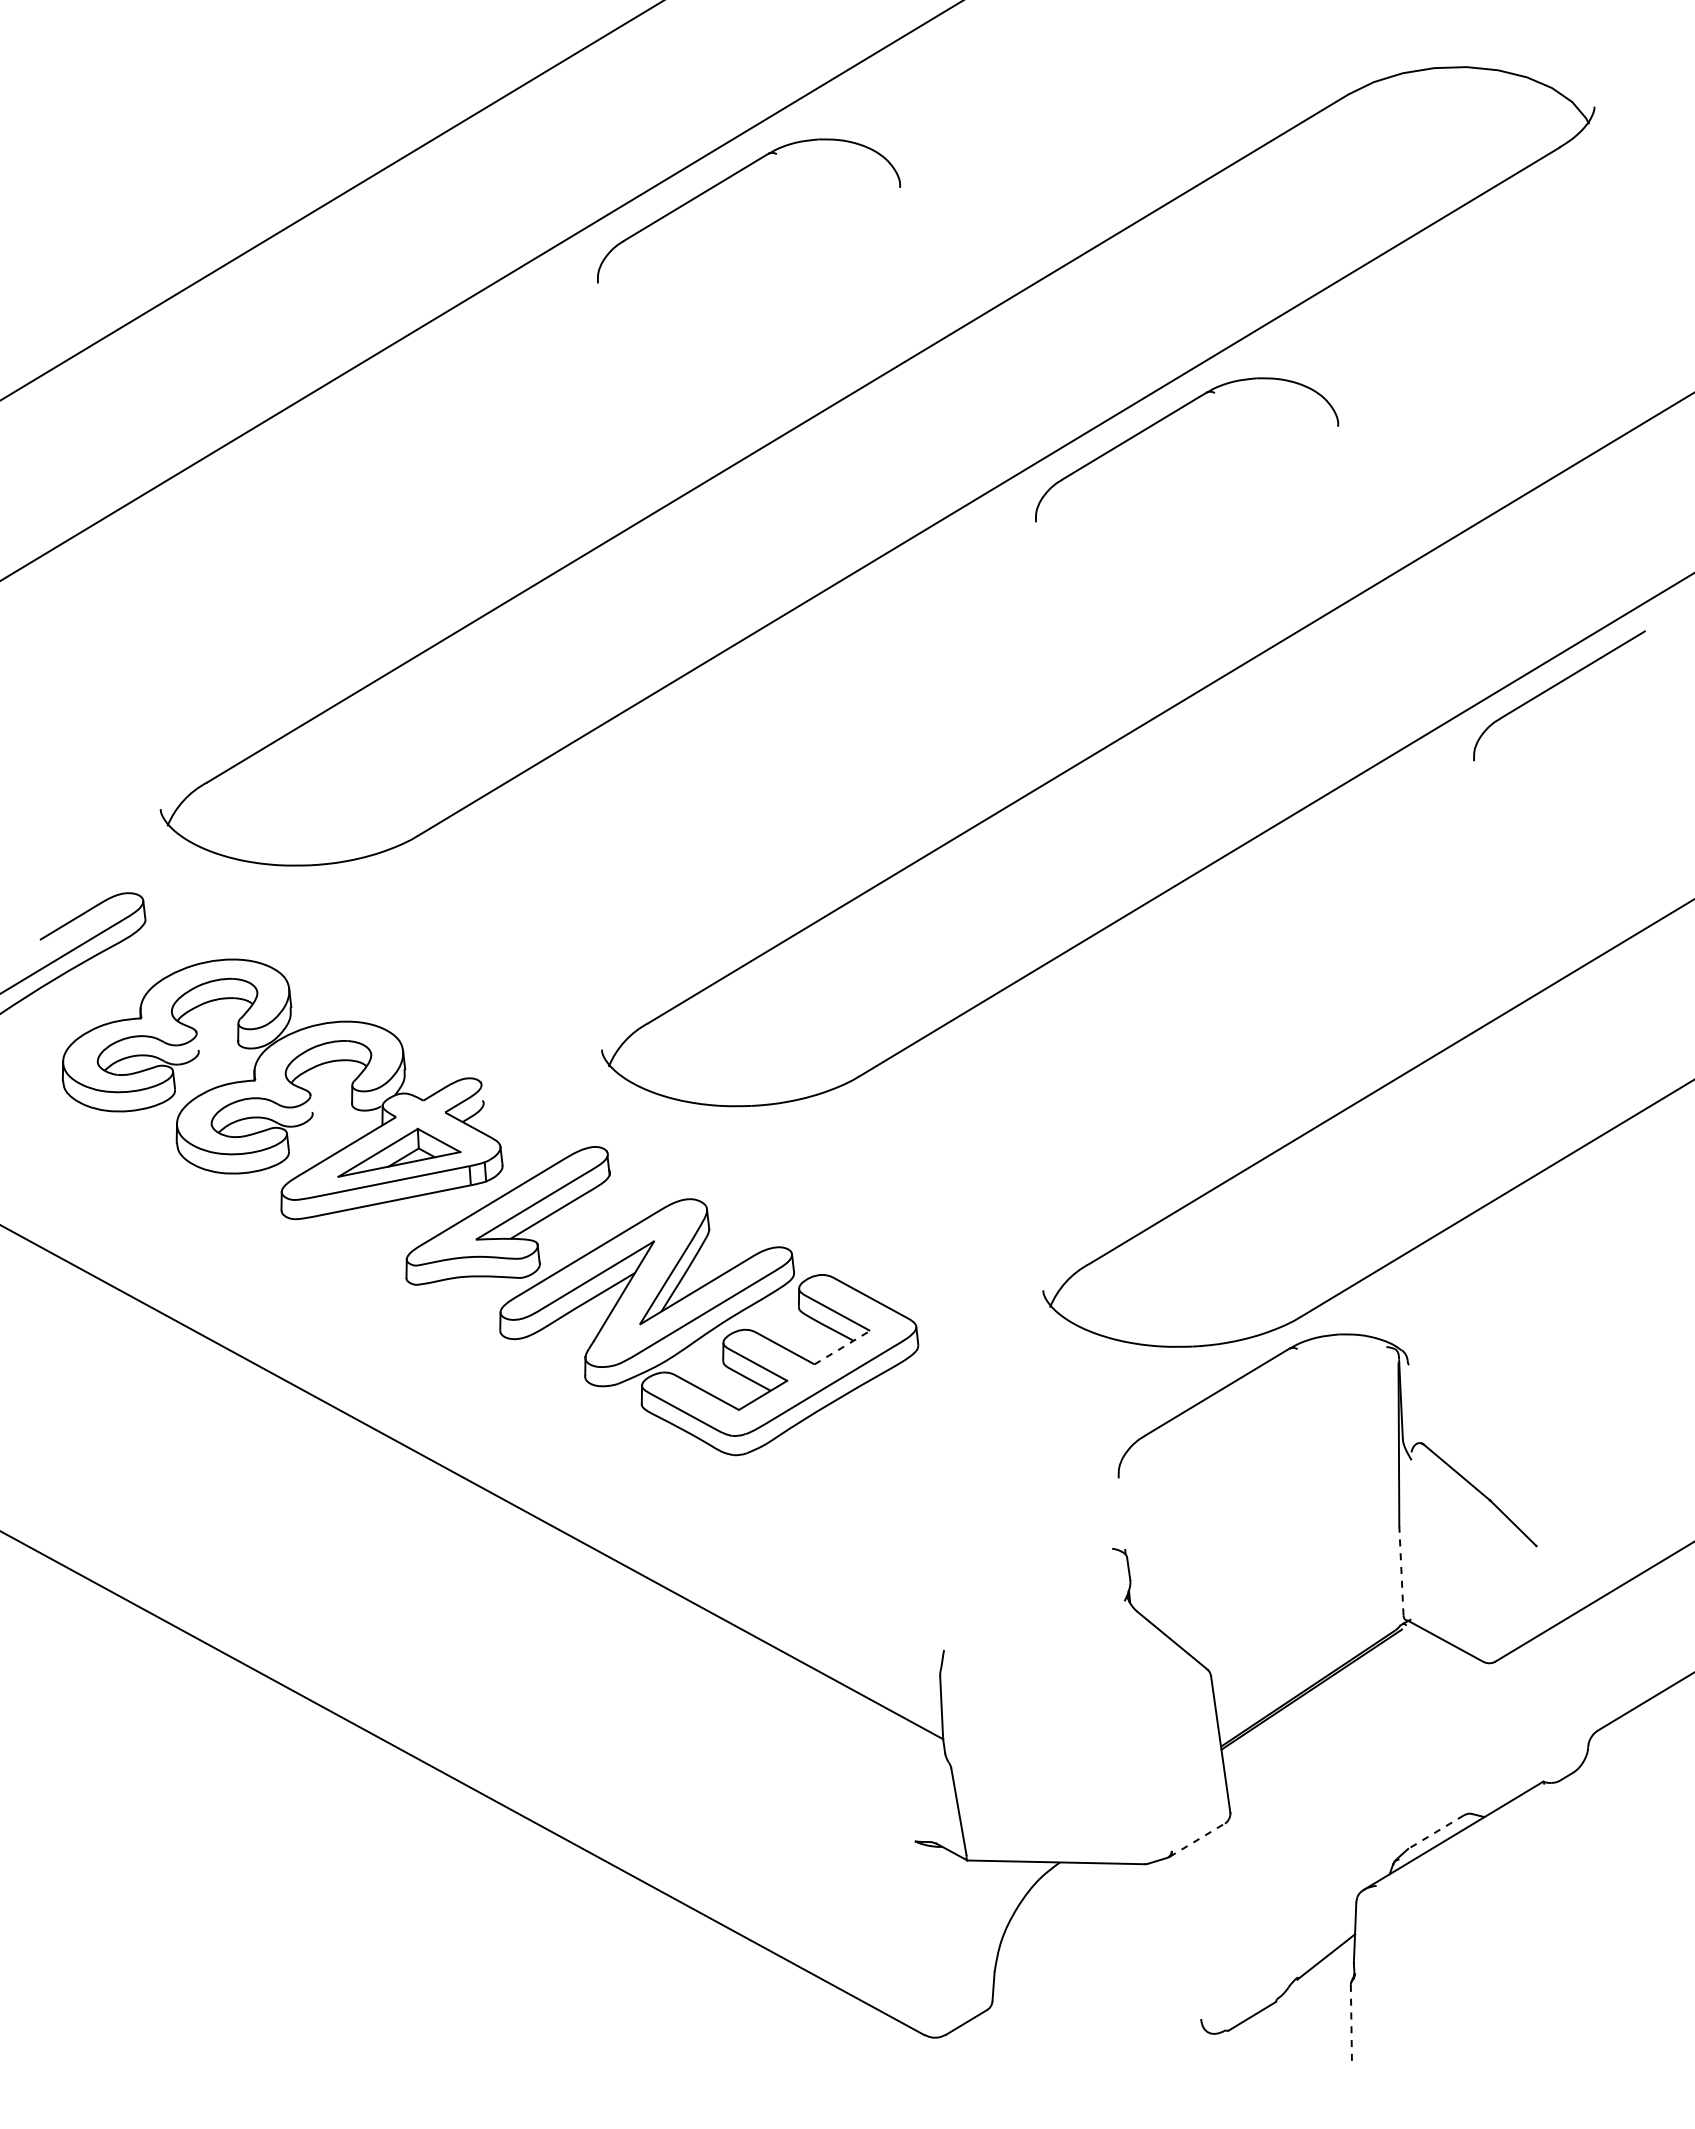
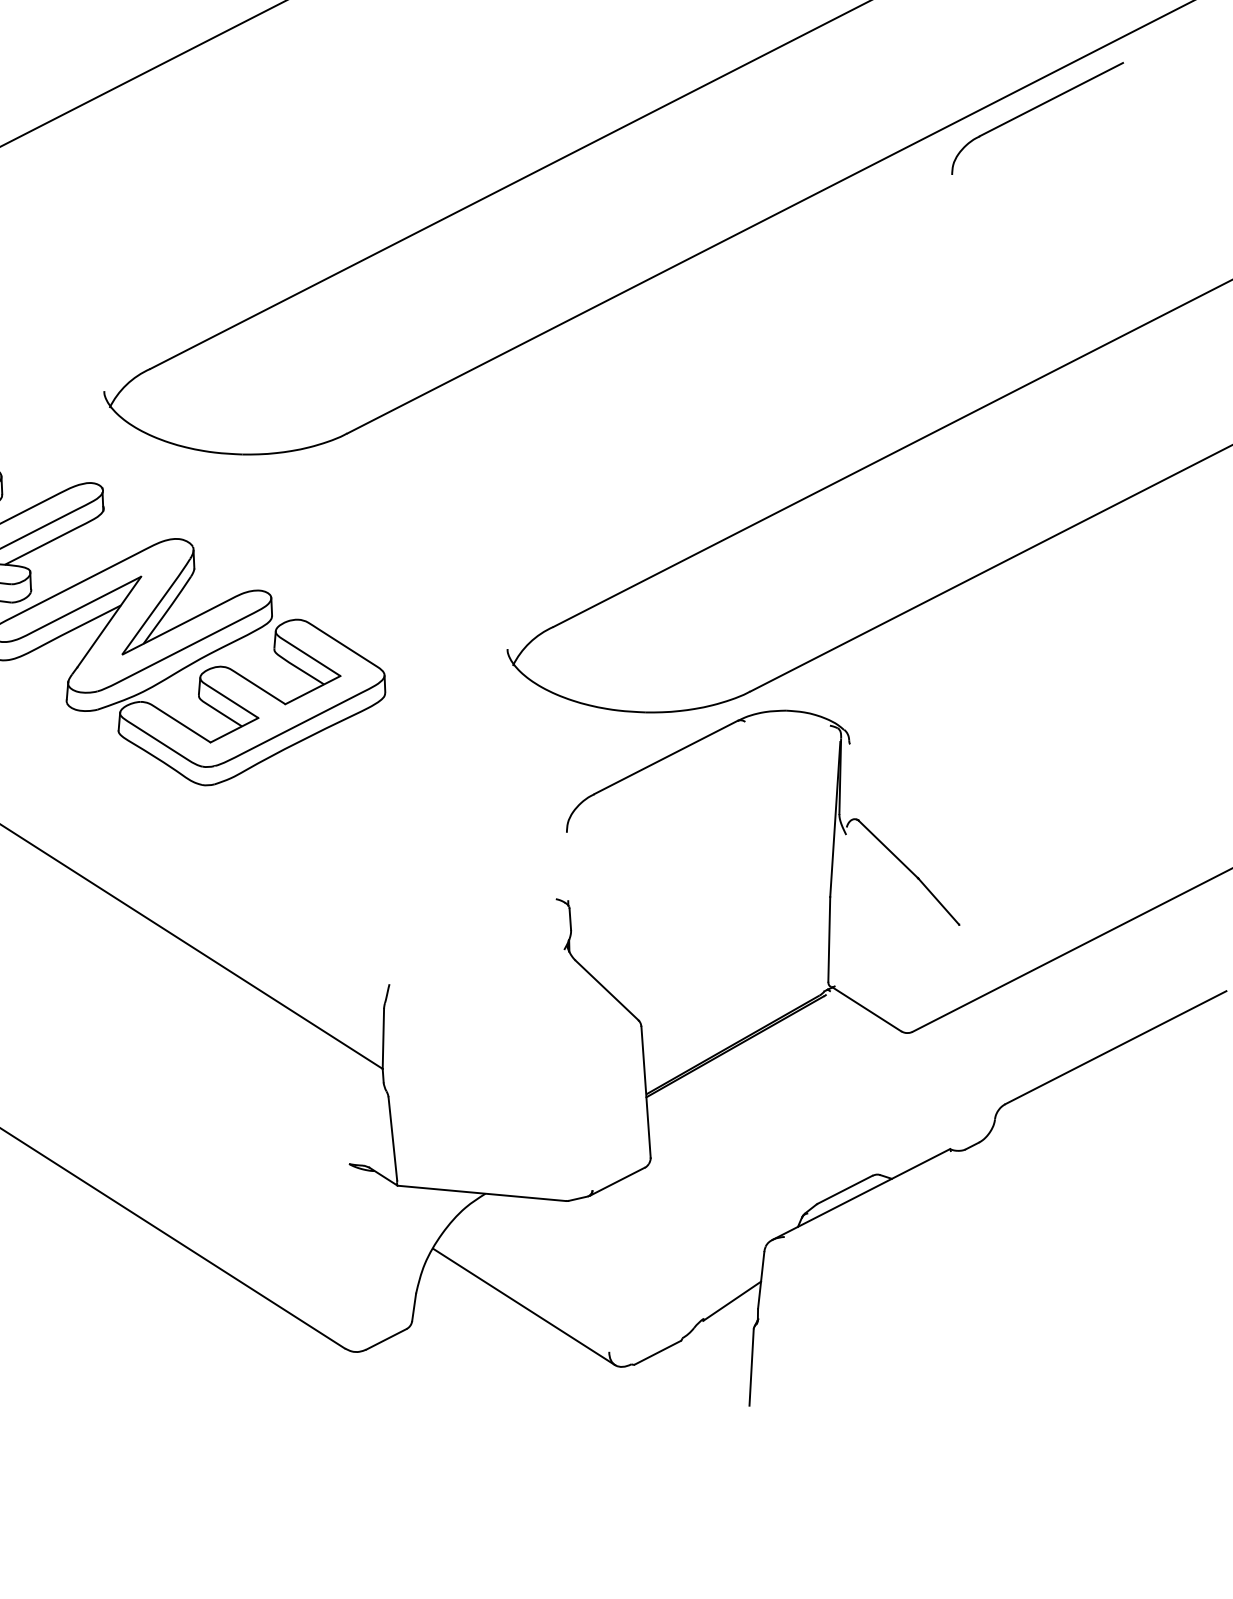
line: (842, 1347) -> (313, 690), dashed -> solid
line: (1401, 1570) -> (829, 939), dashed -> solid
line: (1435, 1832) -> (844, 1190), dashed -> solid
line: (1197, 1839) -> (617, 1181), dashed -> solid
line: (1108, 1978) -> (523, 1307), added
line: (1351, 2025) -> (751, 1368), dashed -> solid

